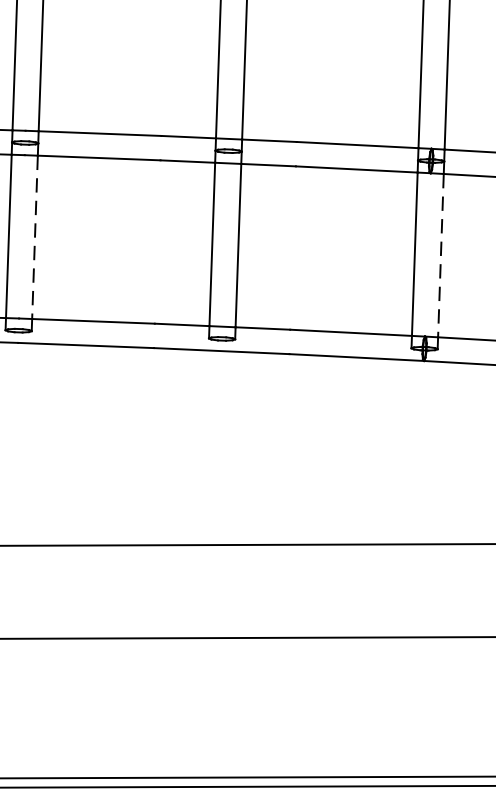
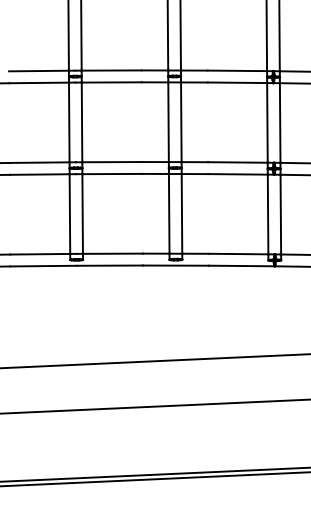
line: (34, 238) -> (82, 214), dashed -> solid
line: (440, 255) -> (280, 214), dashed -> solid

